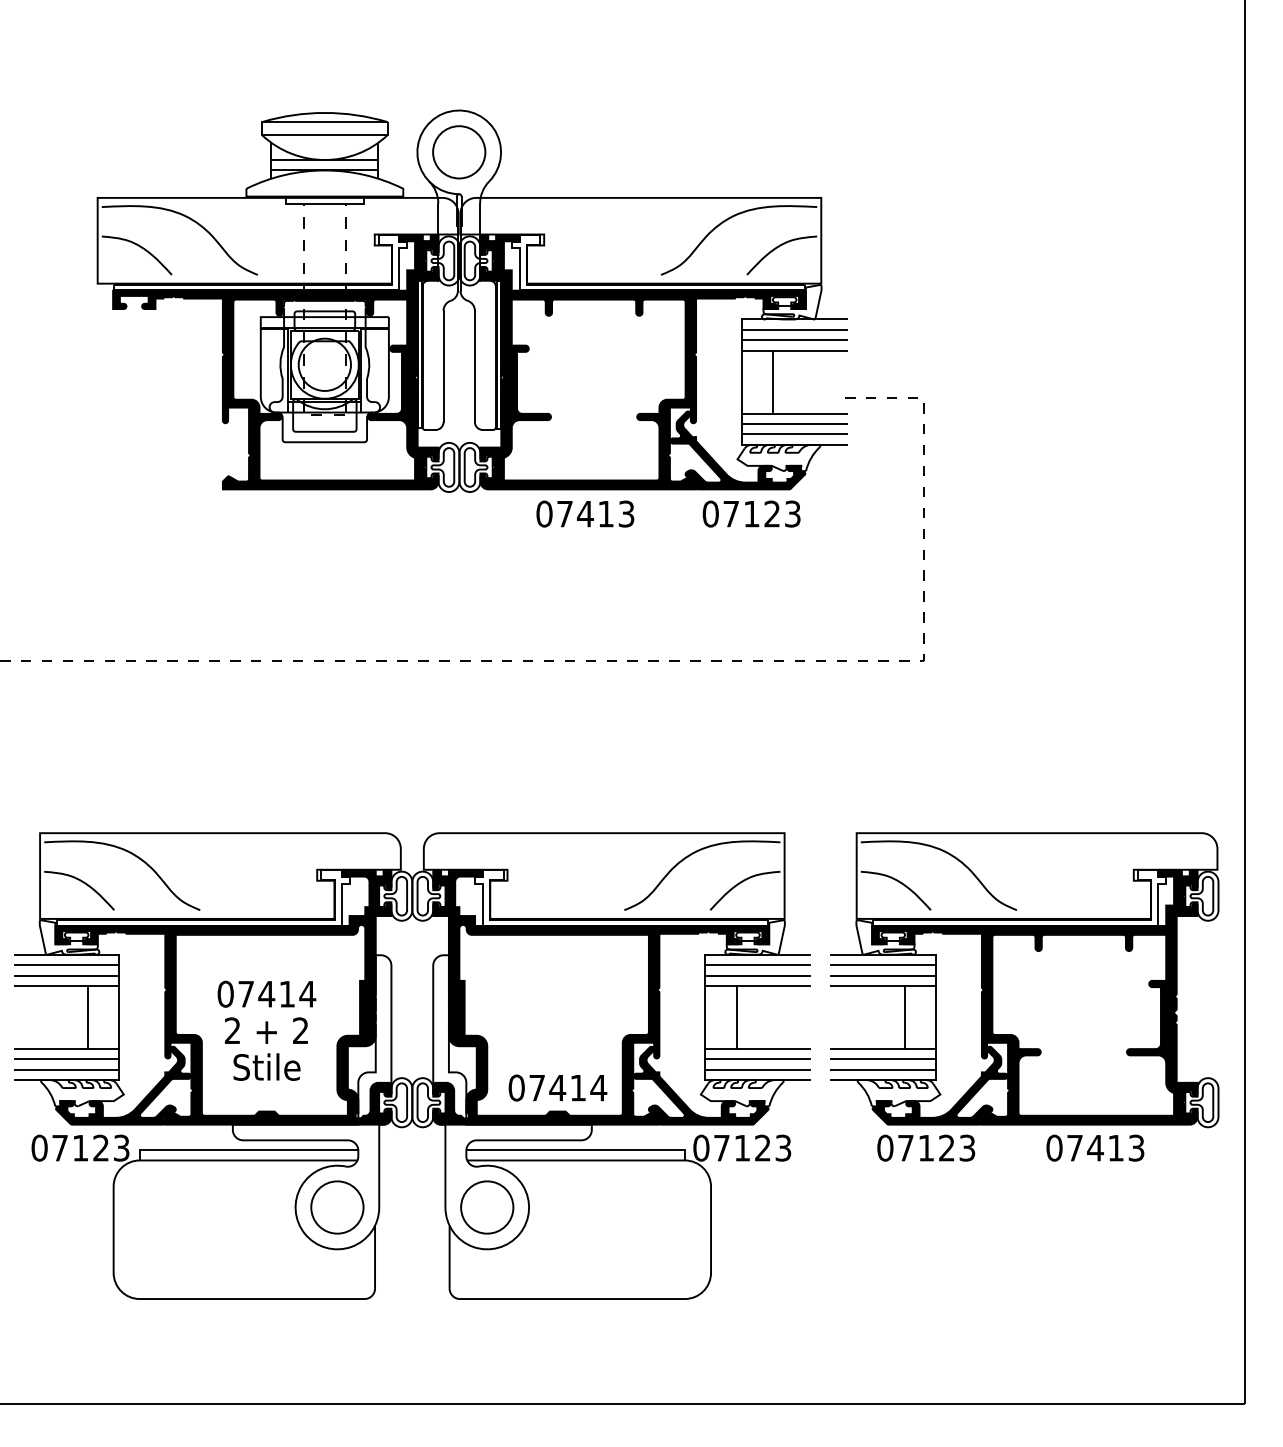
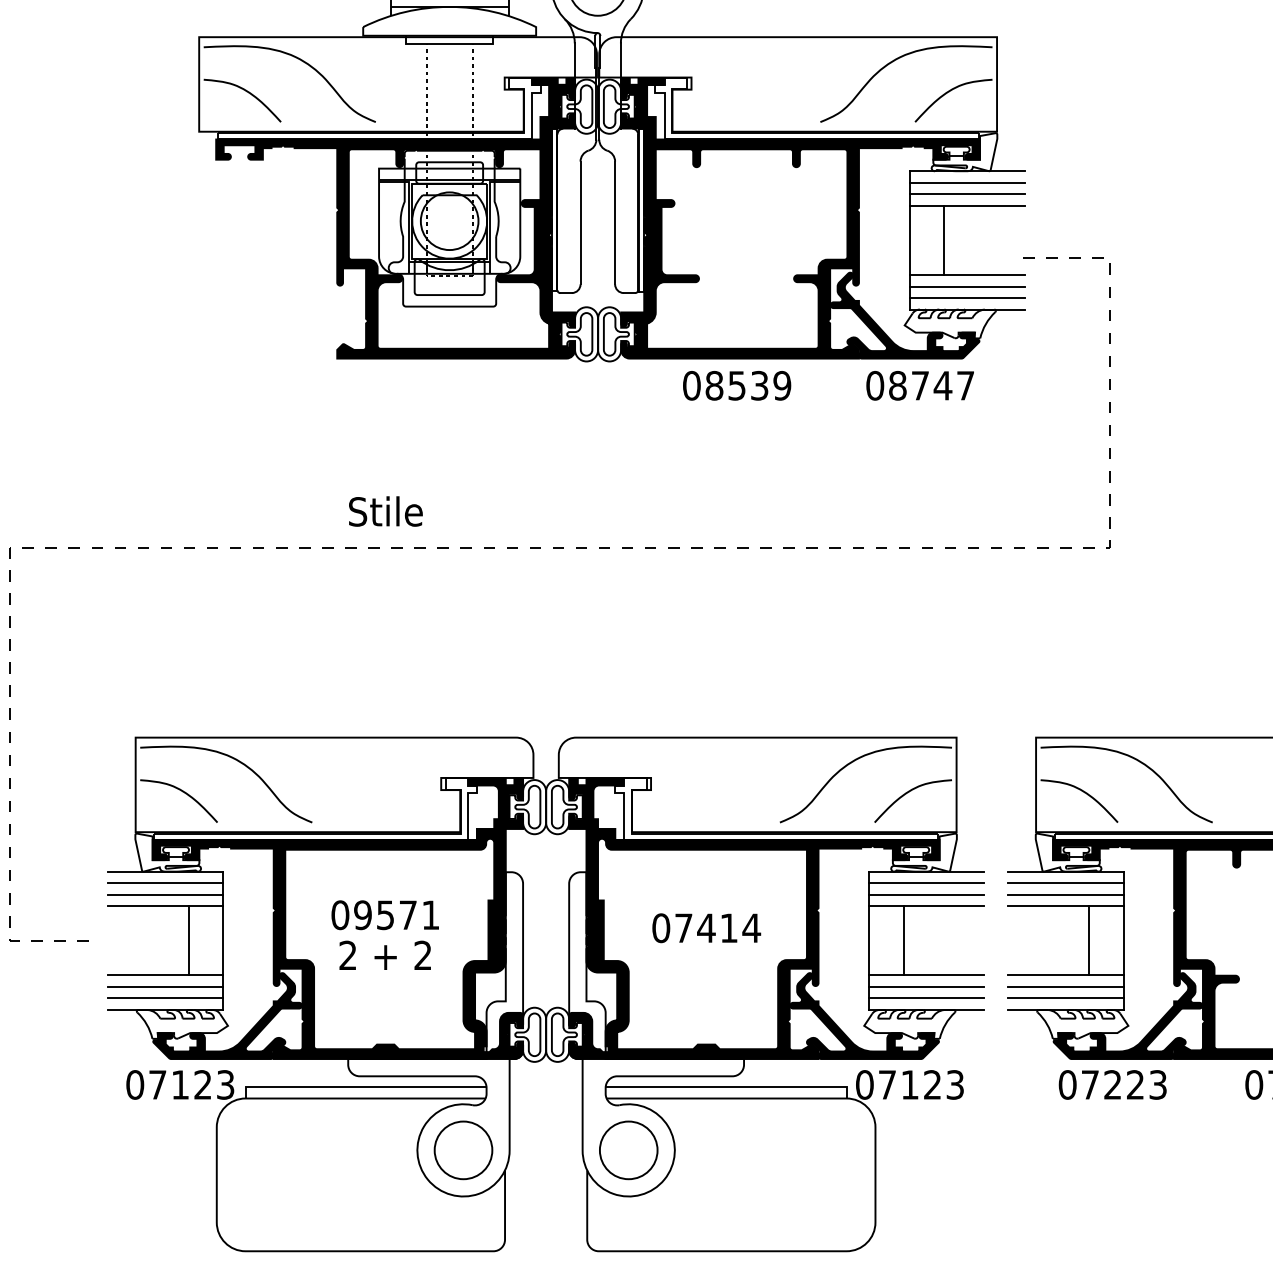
text: (595, 513) -> (748, 385), 07413 -> 08539
text: (761, 513) -> (931, 385), 07123 -> 08747
text: (277, 993) -> (397, 914), 07414 -> 09571
text: (266, 1066) -> (385, 510), moved
text: (557, 1087) -> (706, 927), moved
text: (925, 1147) -> (1111, 1084), 07123 -> 07223

